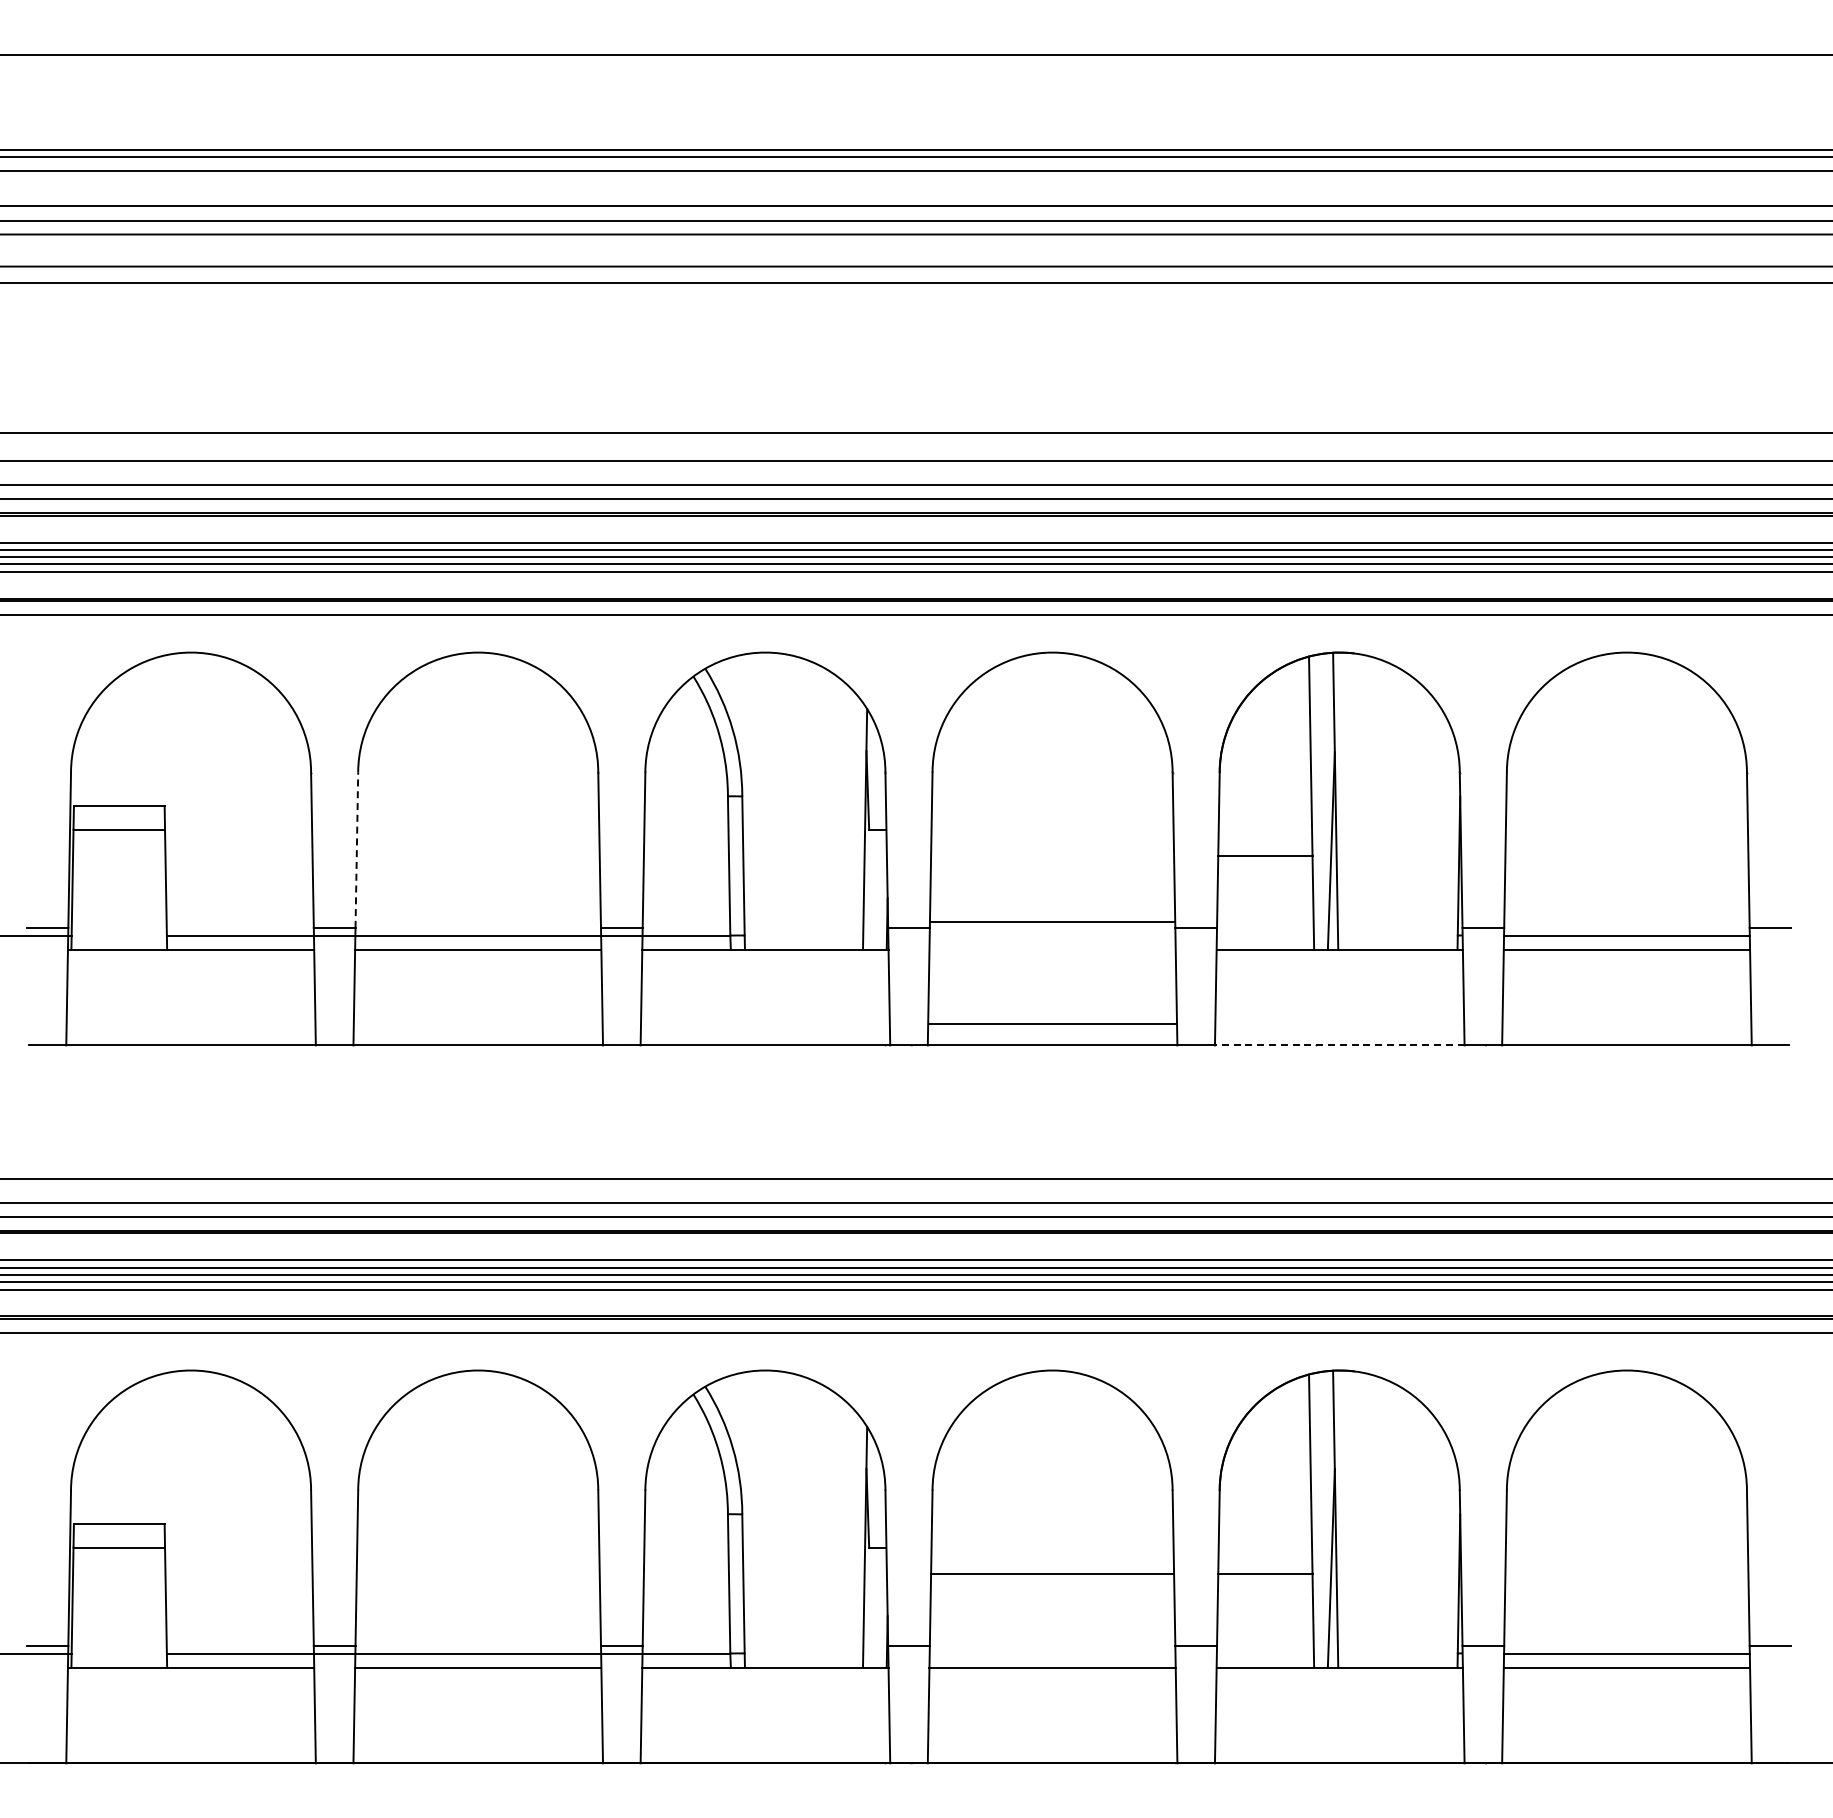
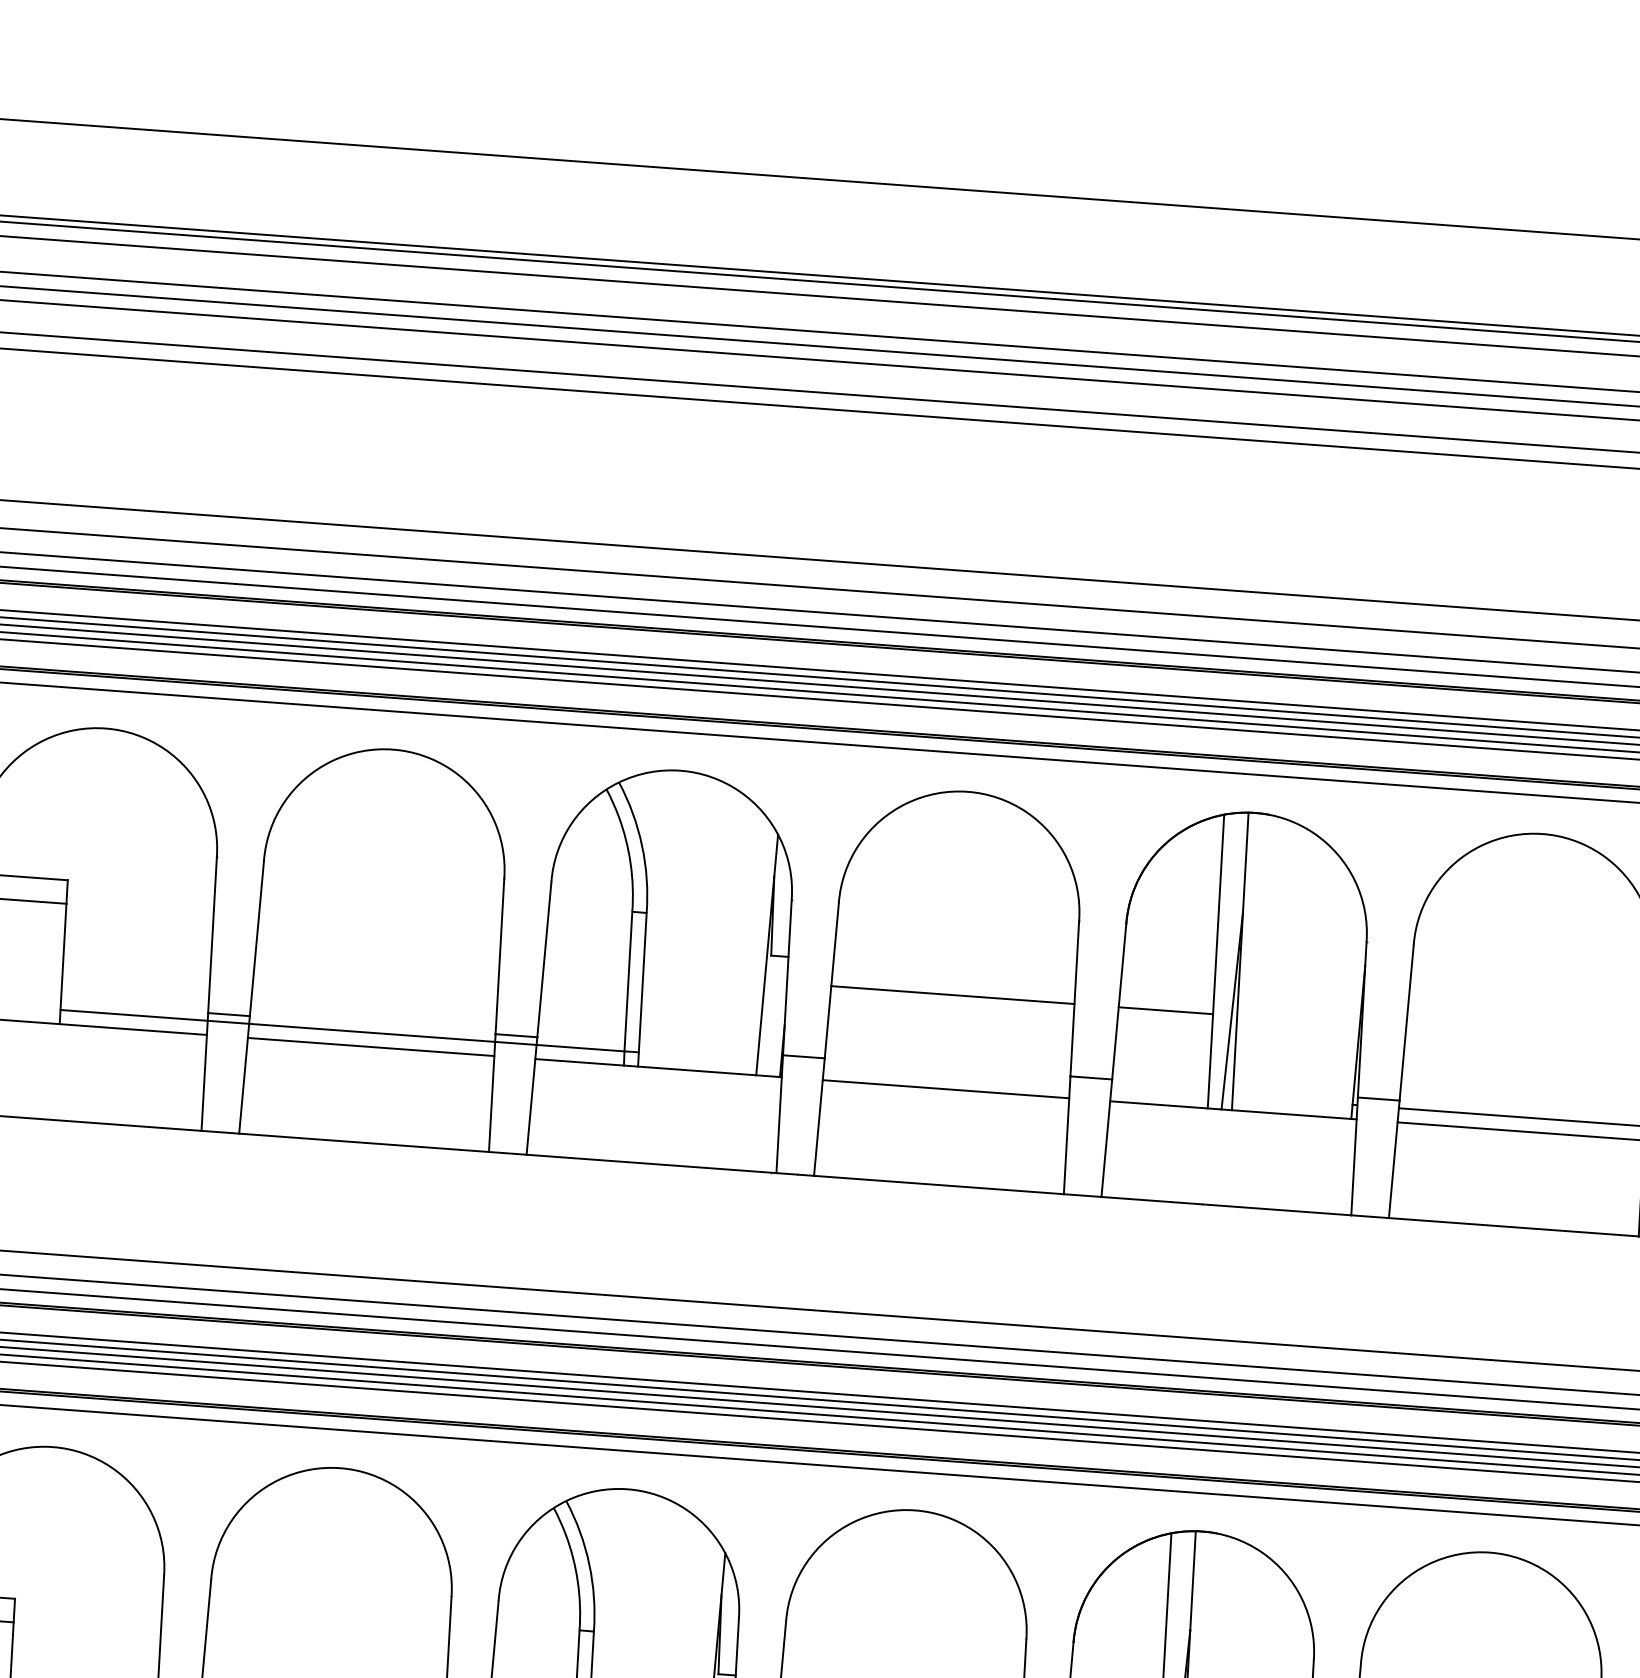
line: (356, 850) -> (256, 938), dashed -> solid
line: (1052, 921) -> (952, 994), moved
line: (1052, 1023) -> (945, 1089), moved
line: (1339, 1045) -> (1226, 1206), dashed -> solid

